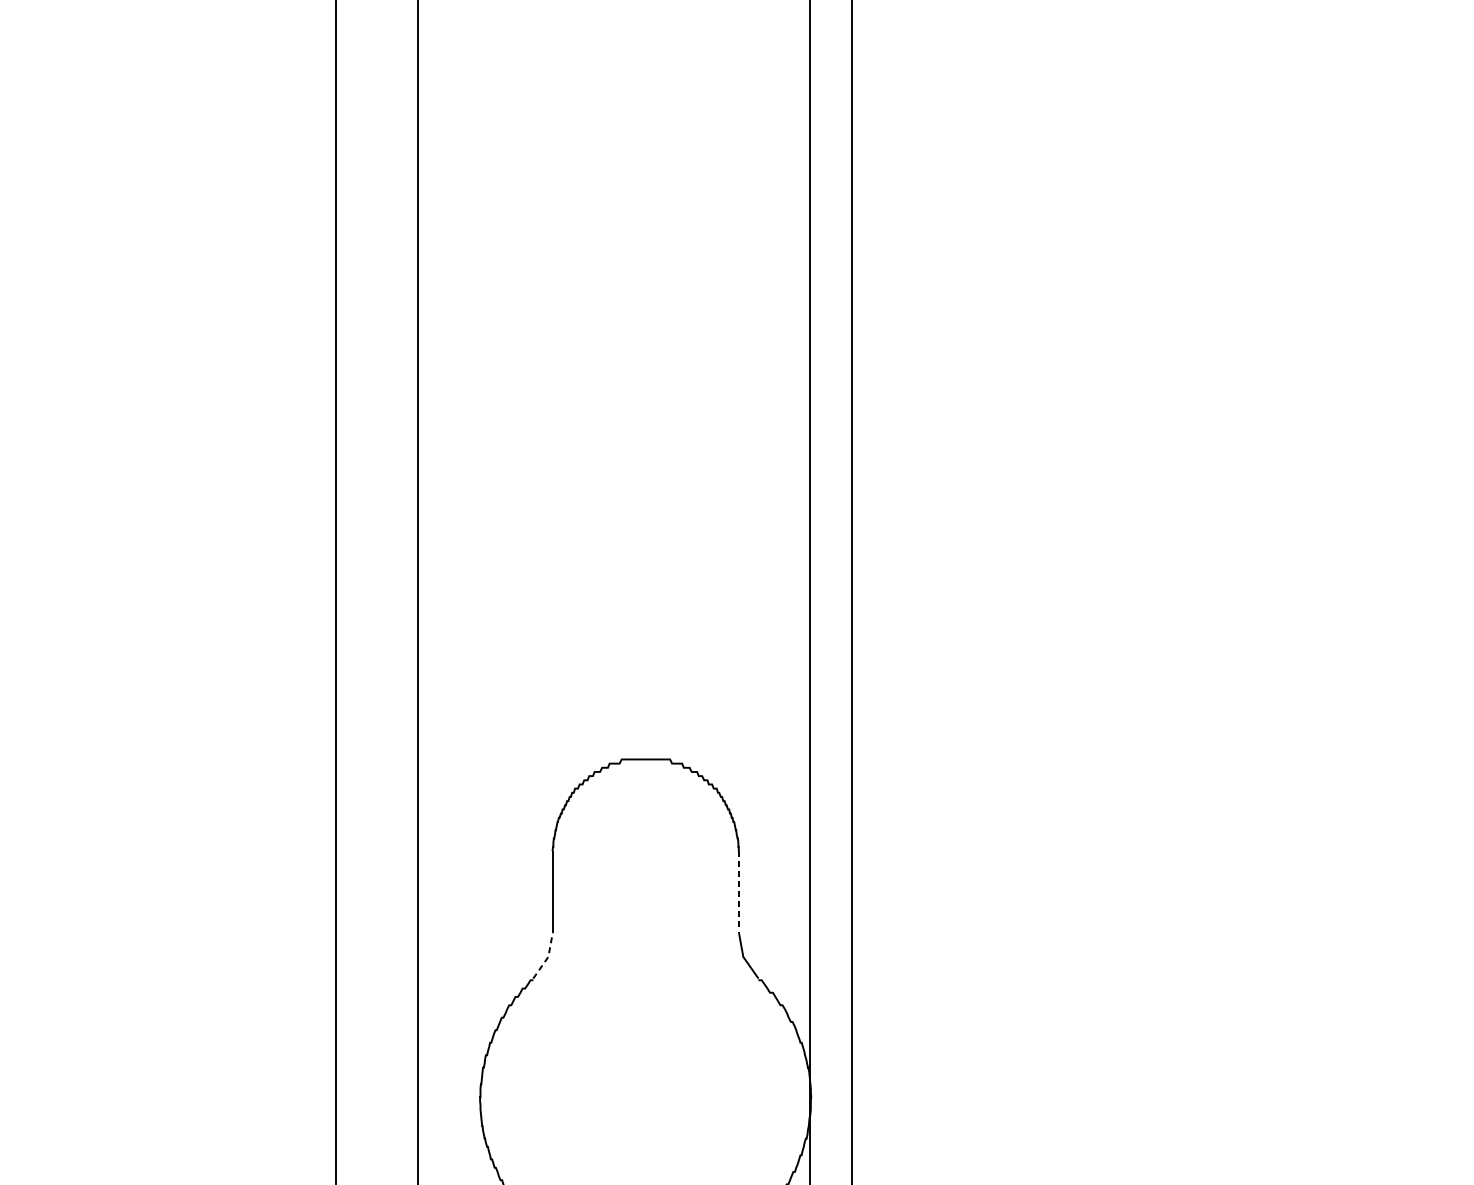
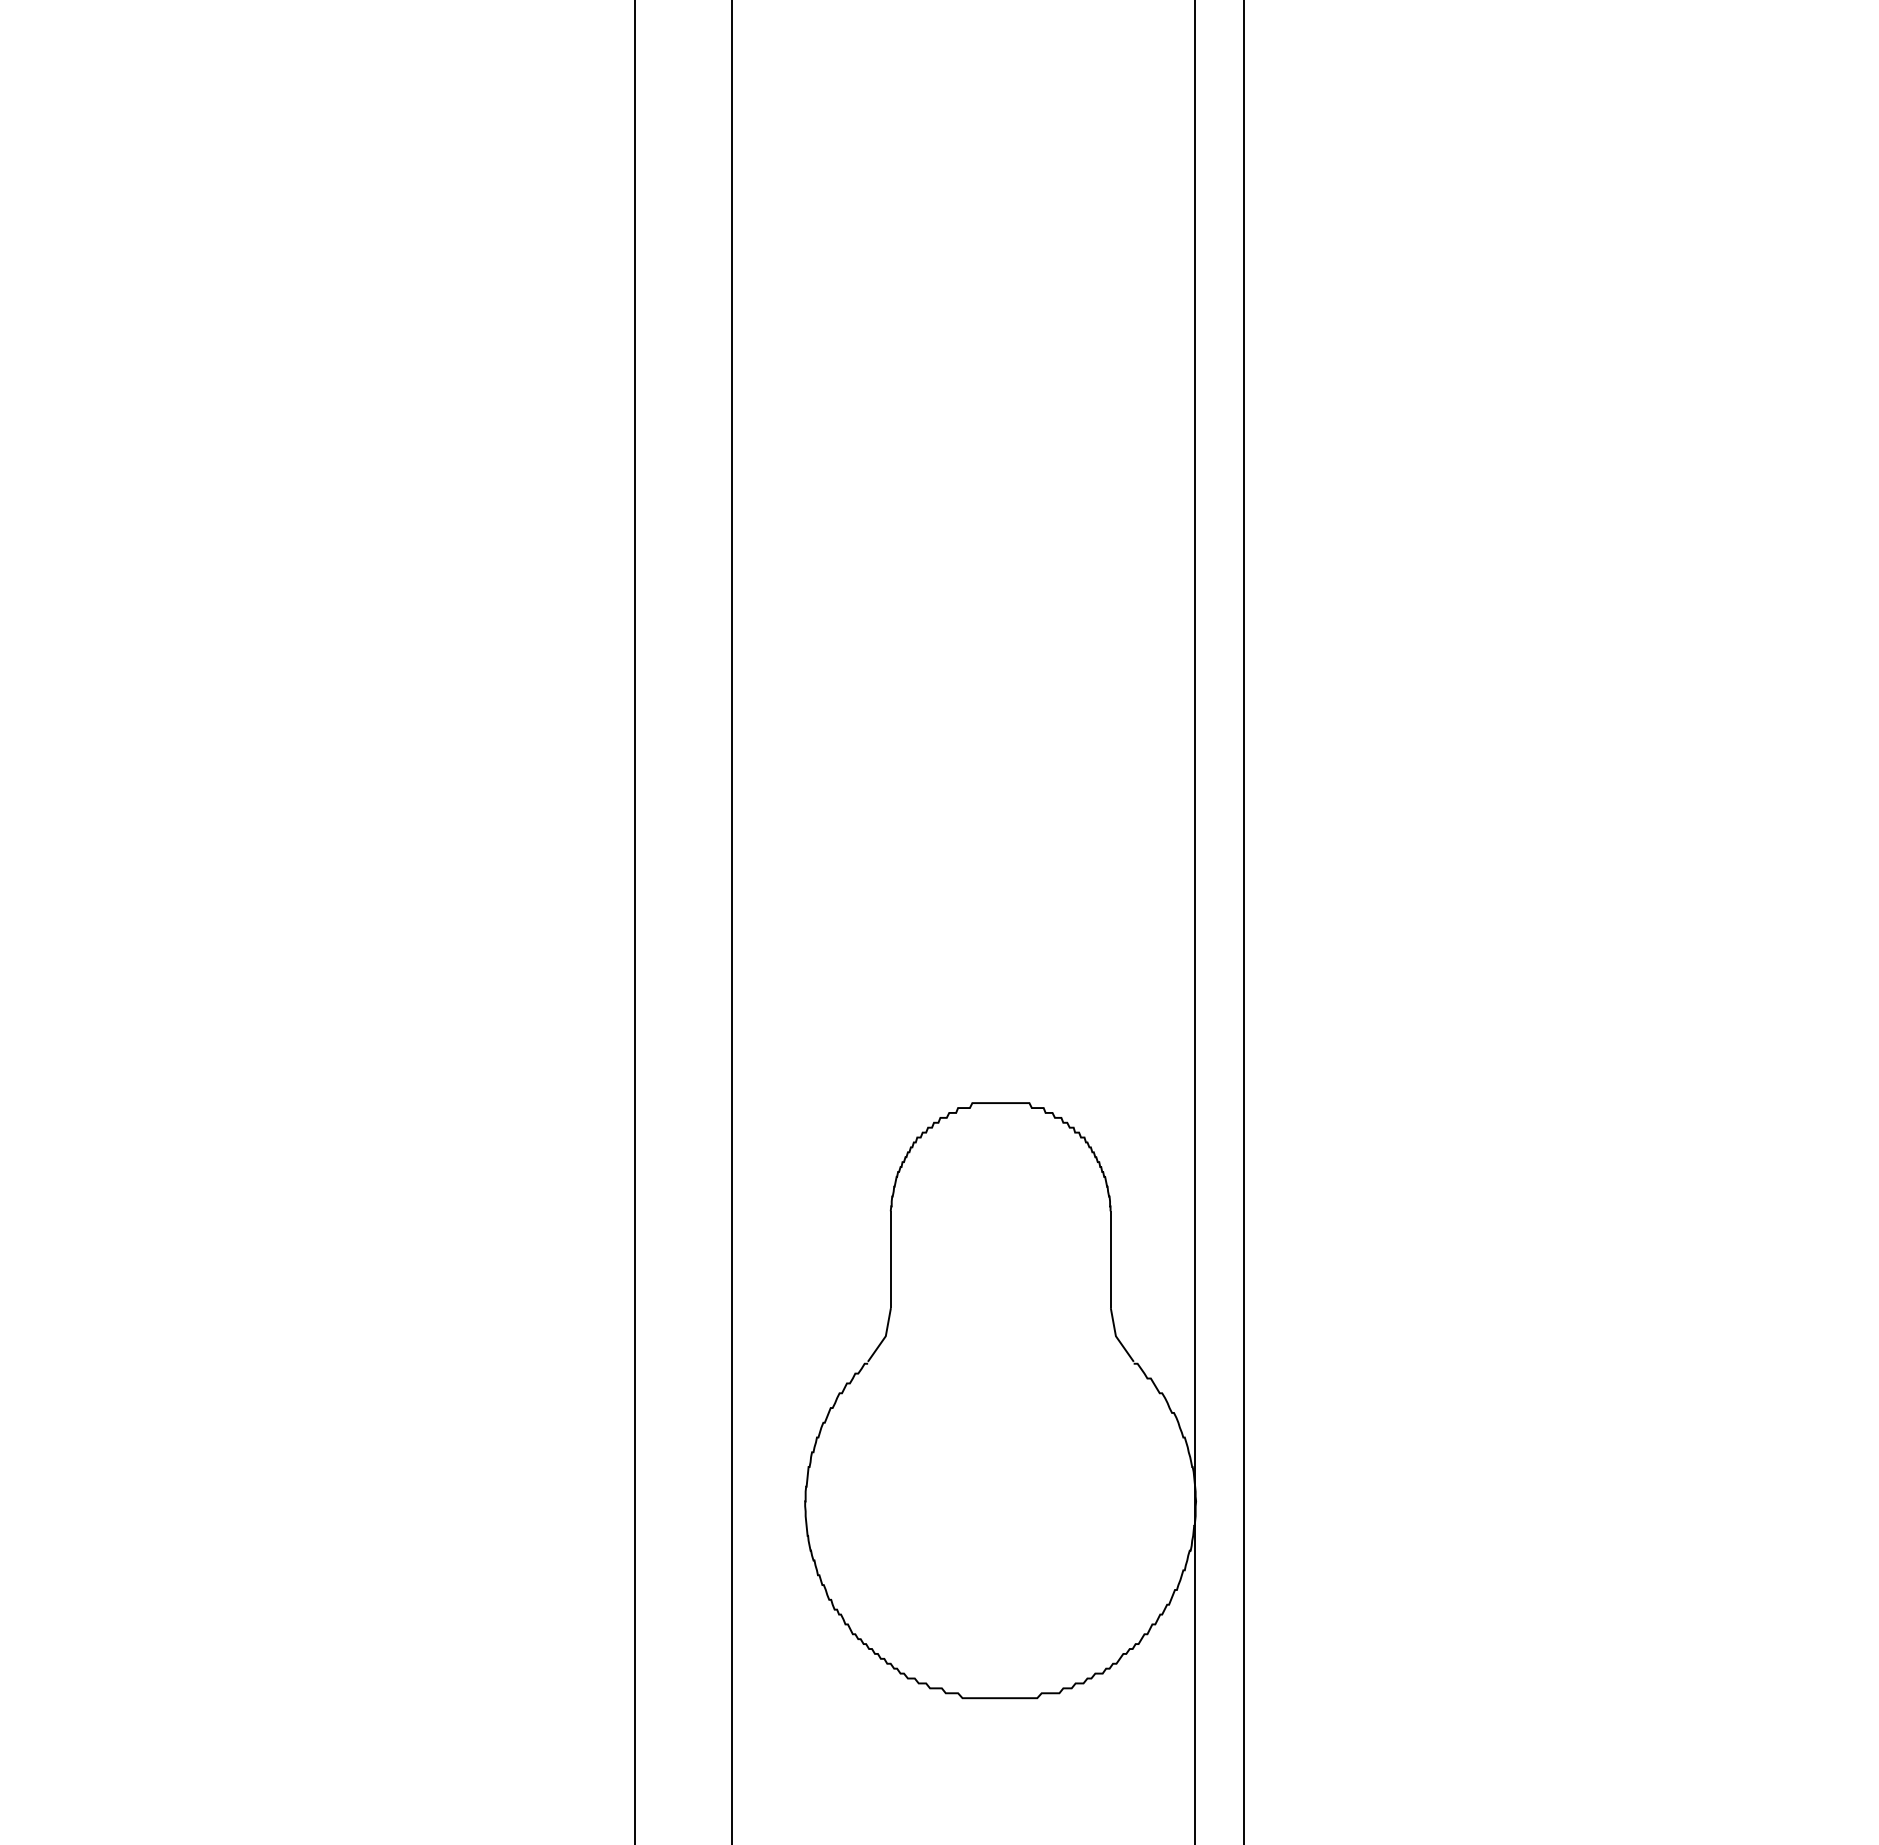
line: (738, 891) -> (1110, 1259), dashed -> solid
line: (548, 958) -> (885, 1337), dashed -> solid

